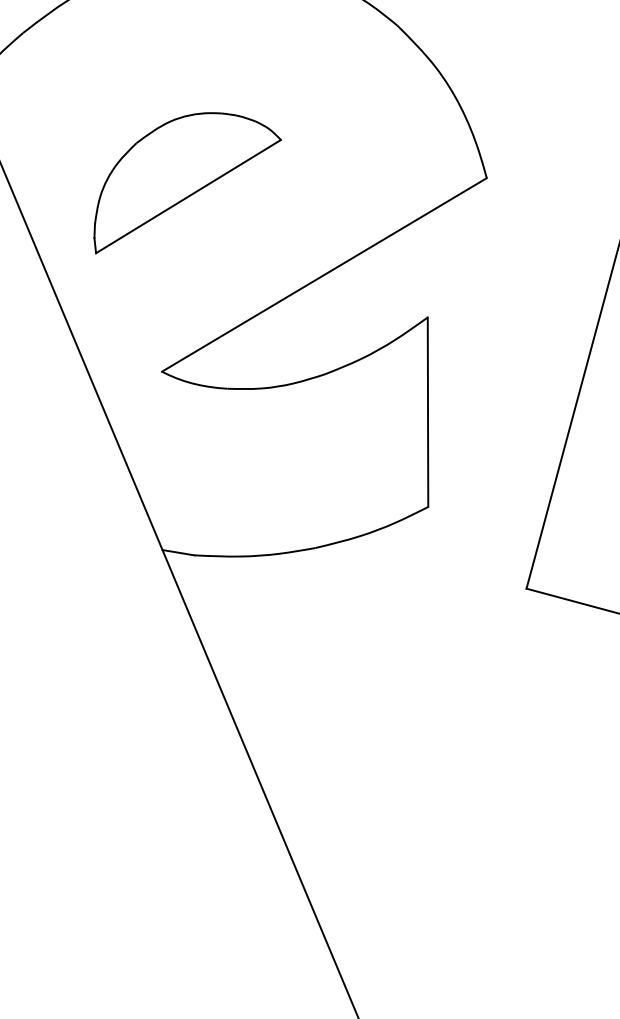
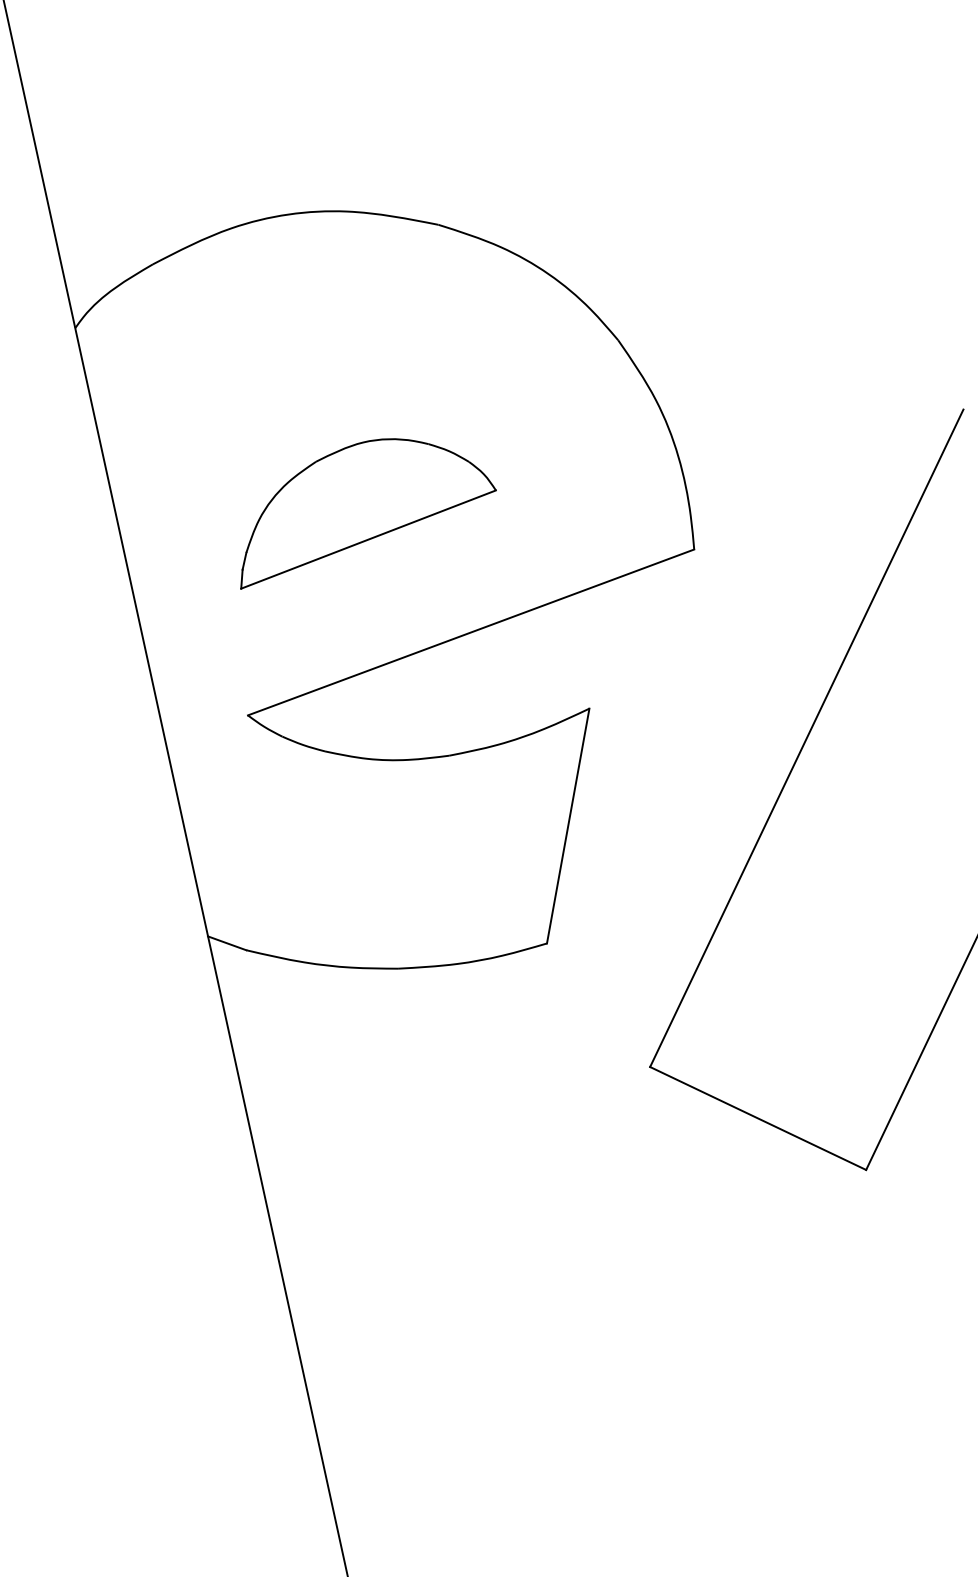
part: (184, 176) -> (368, 513), moved

